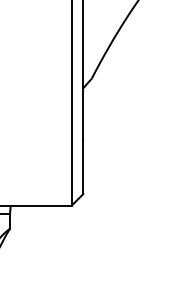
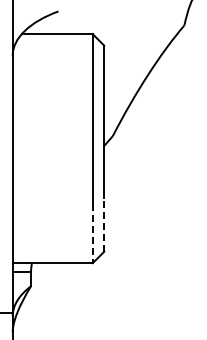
line: (83, 167) -> (104, 225), solid -> dashed
line: (71, 175) -> (92, 233), solid -> dashed

